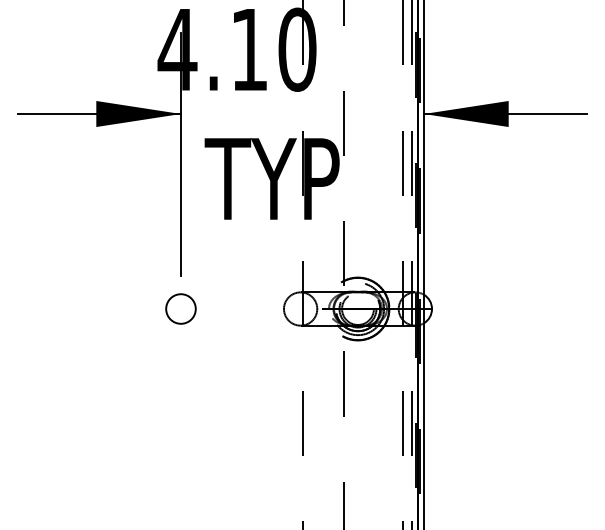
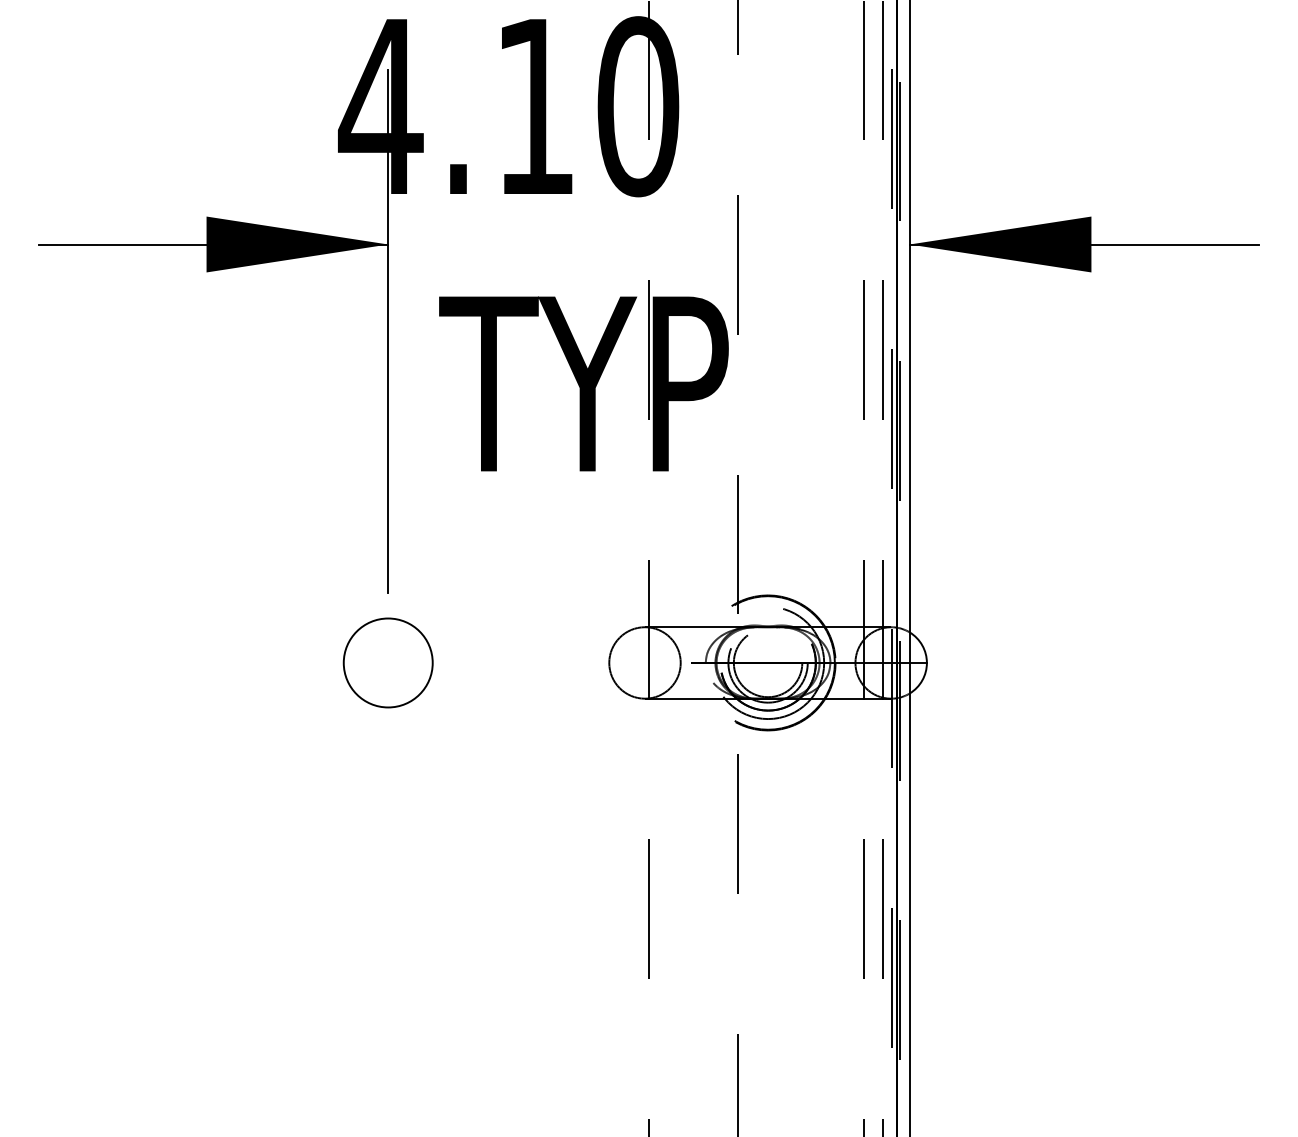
circle: (180, 308) -> (387, 661), size x1.4

